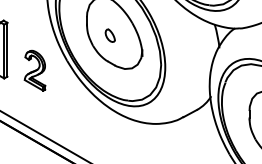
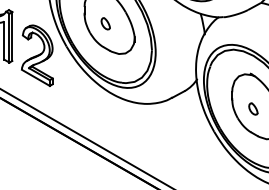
part: (35, 70) -> (37, 55), size x1.67

